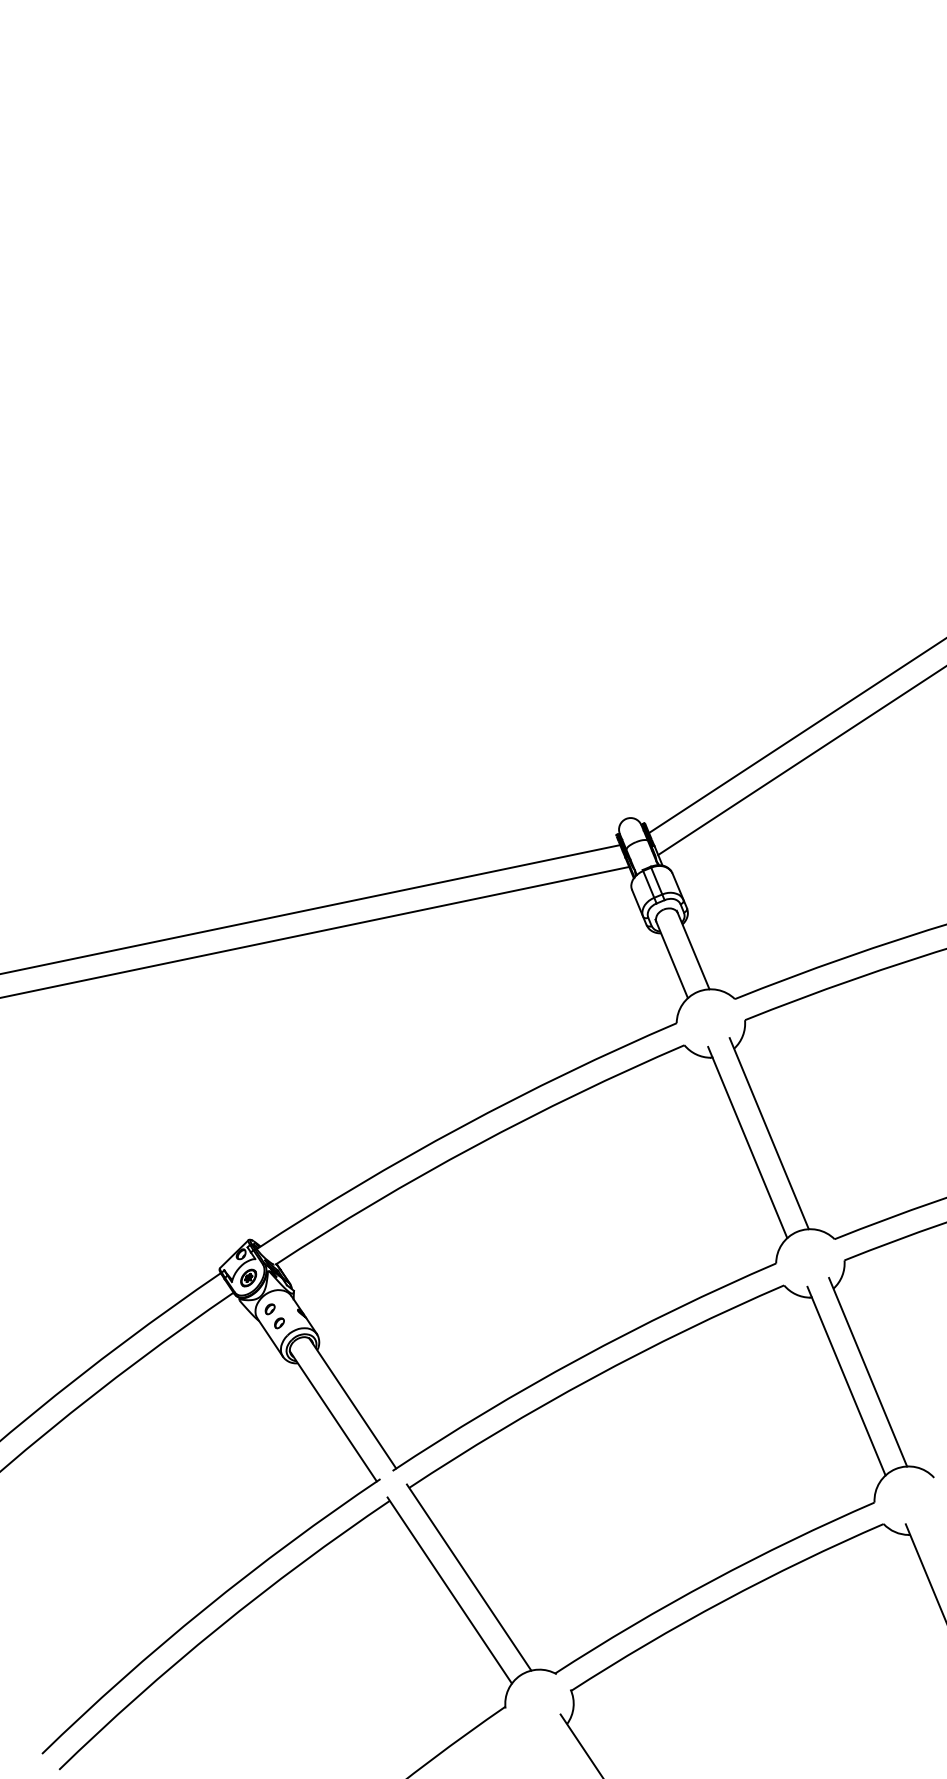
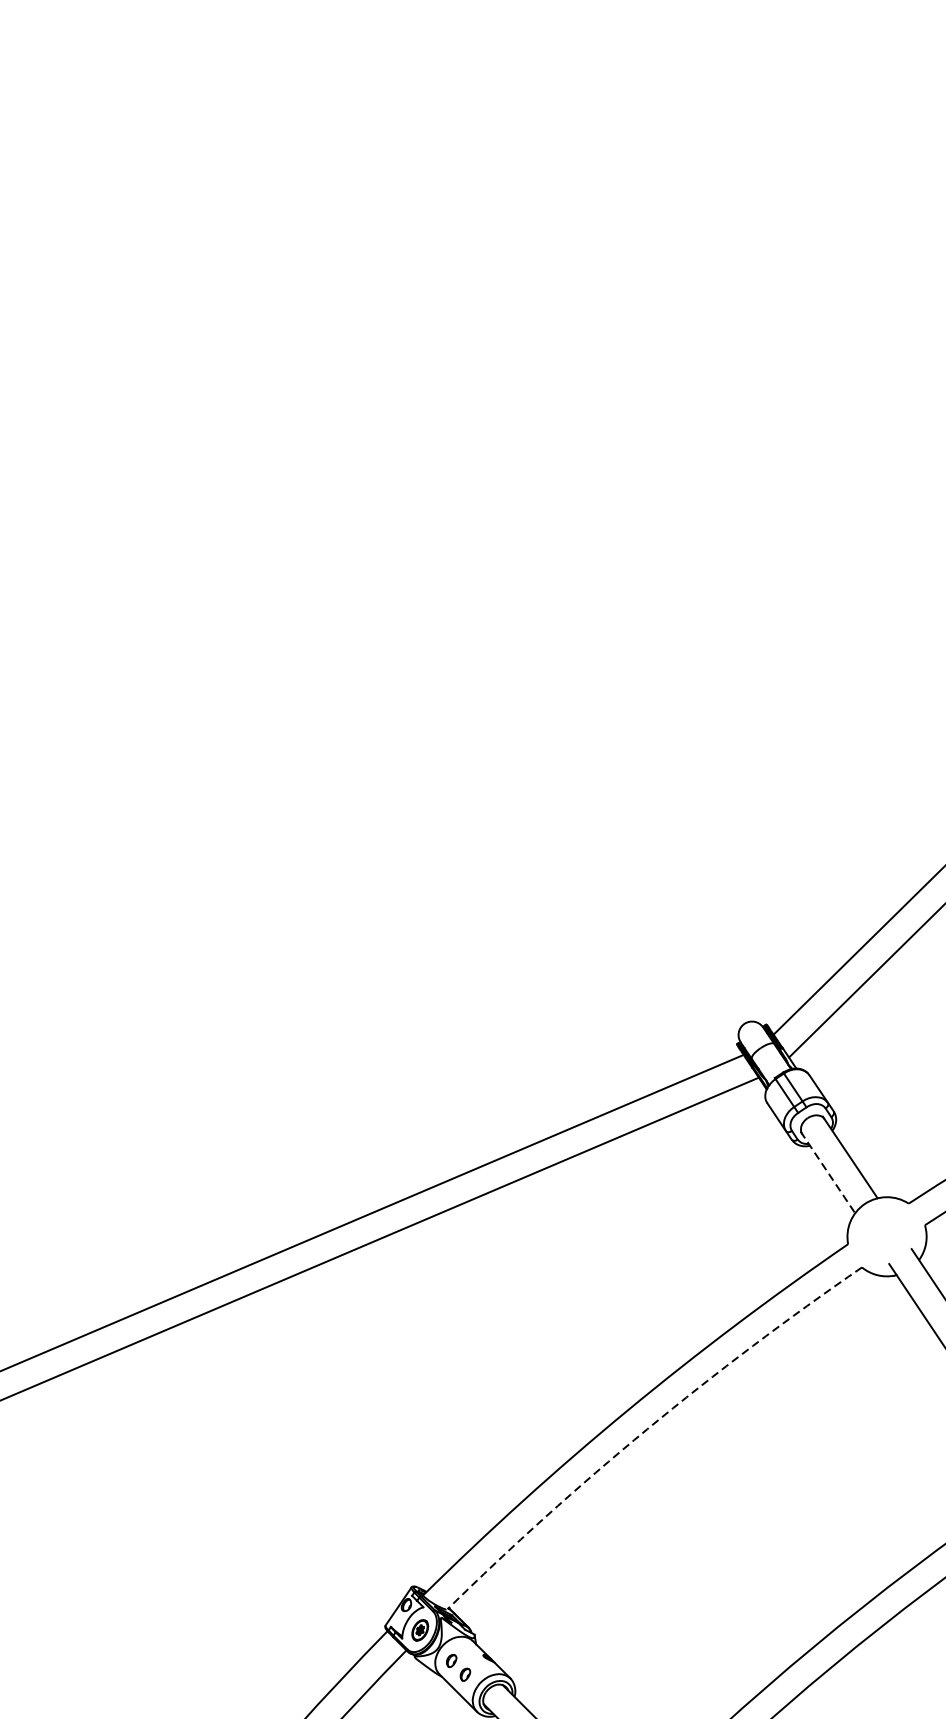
line: (671, 959) -> (827, 1173), solid -> dashed
arc: (475, 1146) -> (647, 1429), solid -> dashed

